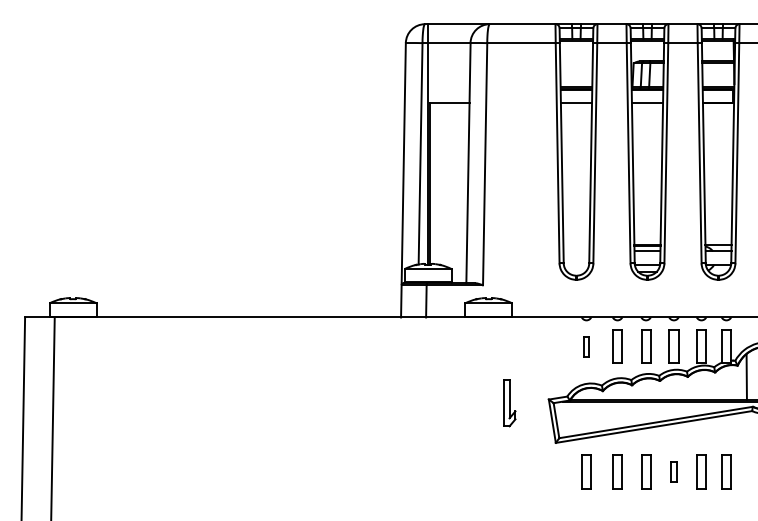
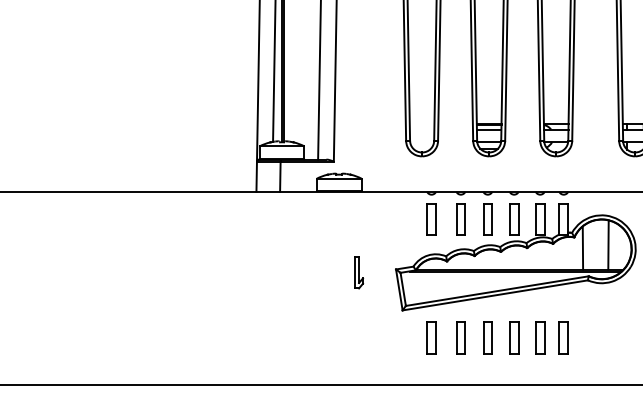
part: (586, 346) -> (431, 219), size x1.67
part: (509, 402) -> (358, 272), size x0.71
part: (673, 471) -> (513, 337), size x1.67

